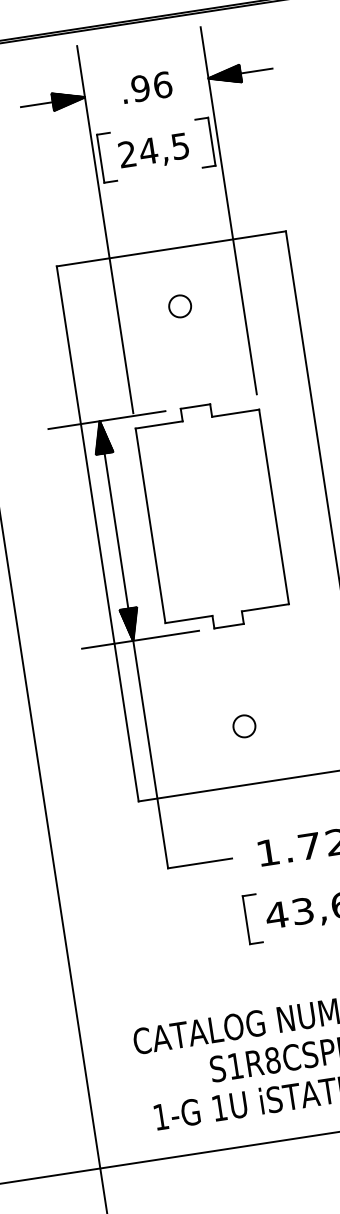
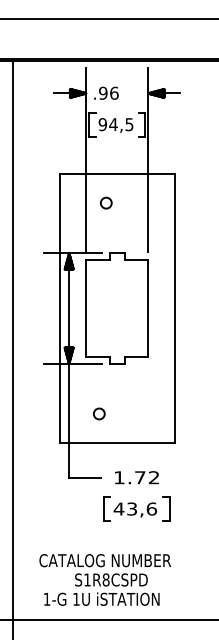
text: (146, 85) -> (106, 92), moved
text: (126, 154) -> (102, 124), 24,5 -> 94,5
circle: (180, 305) -> (106, 202), moved
circle: (244, 725) -> (99, 413), moved

